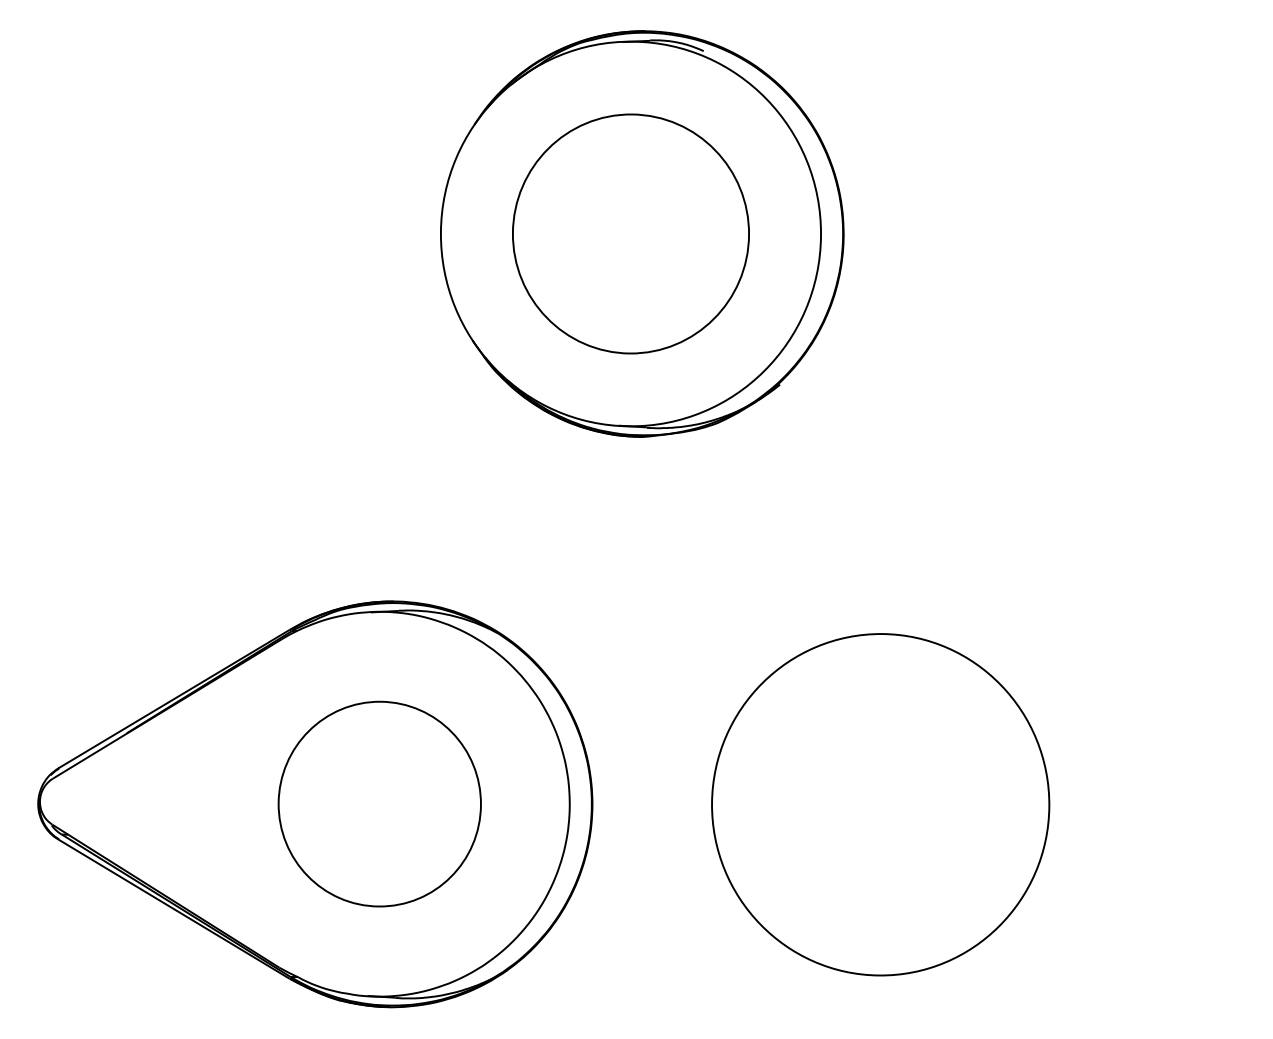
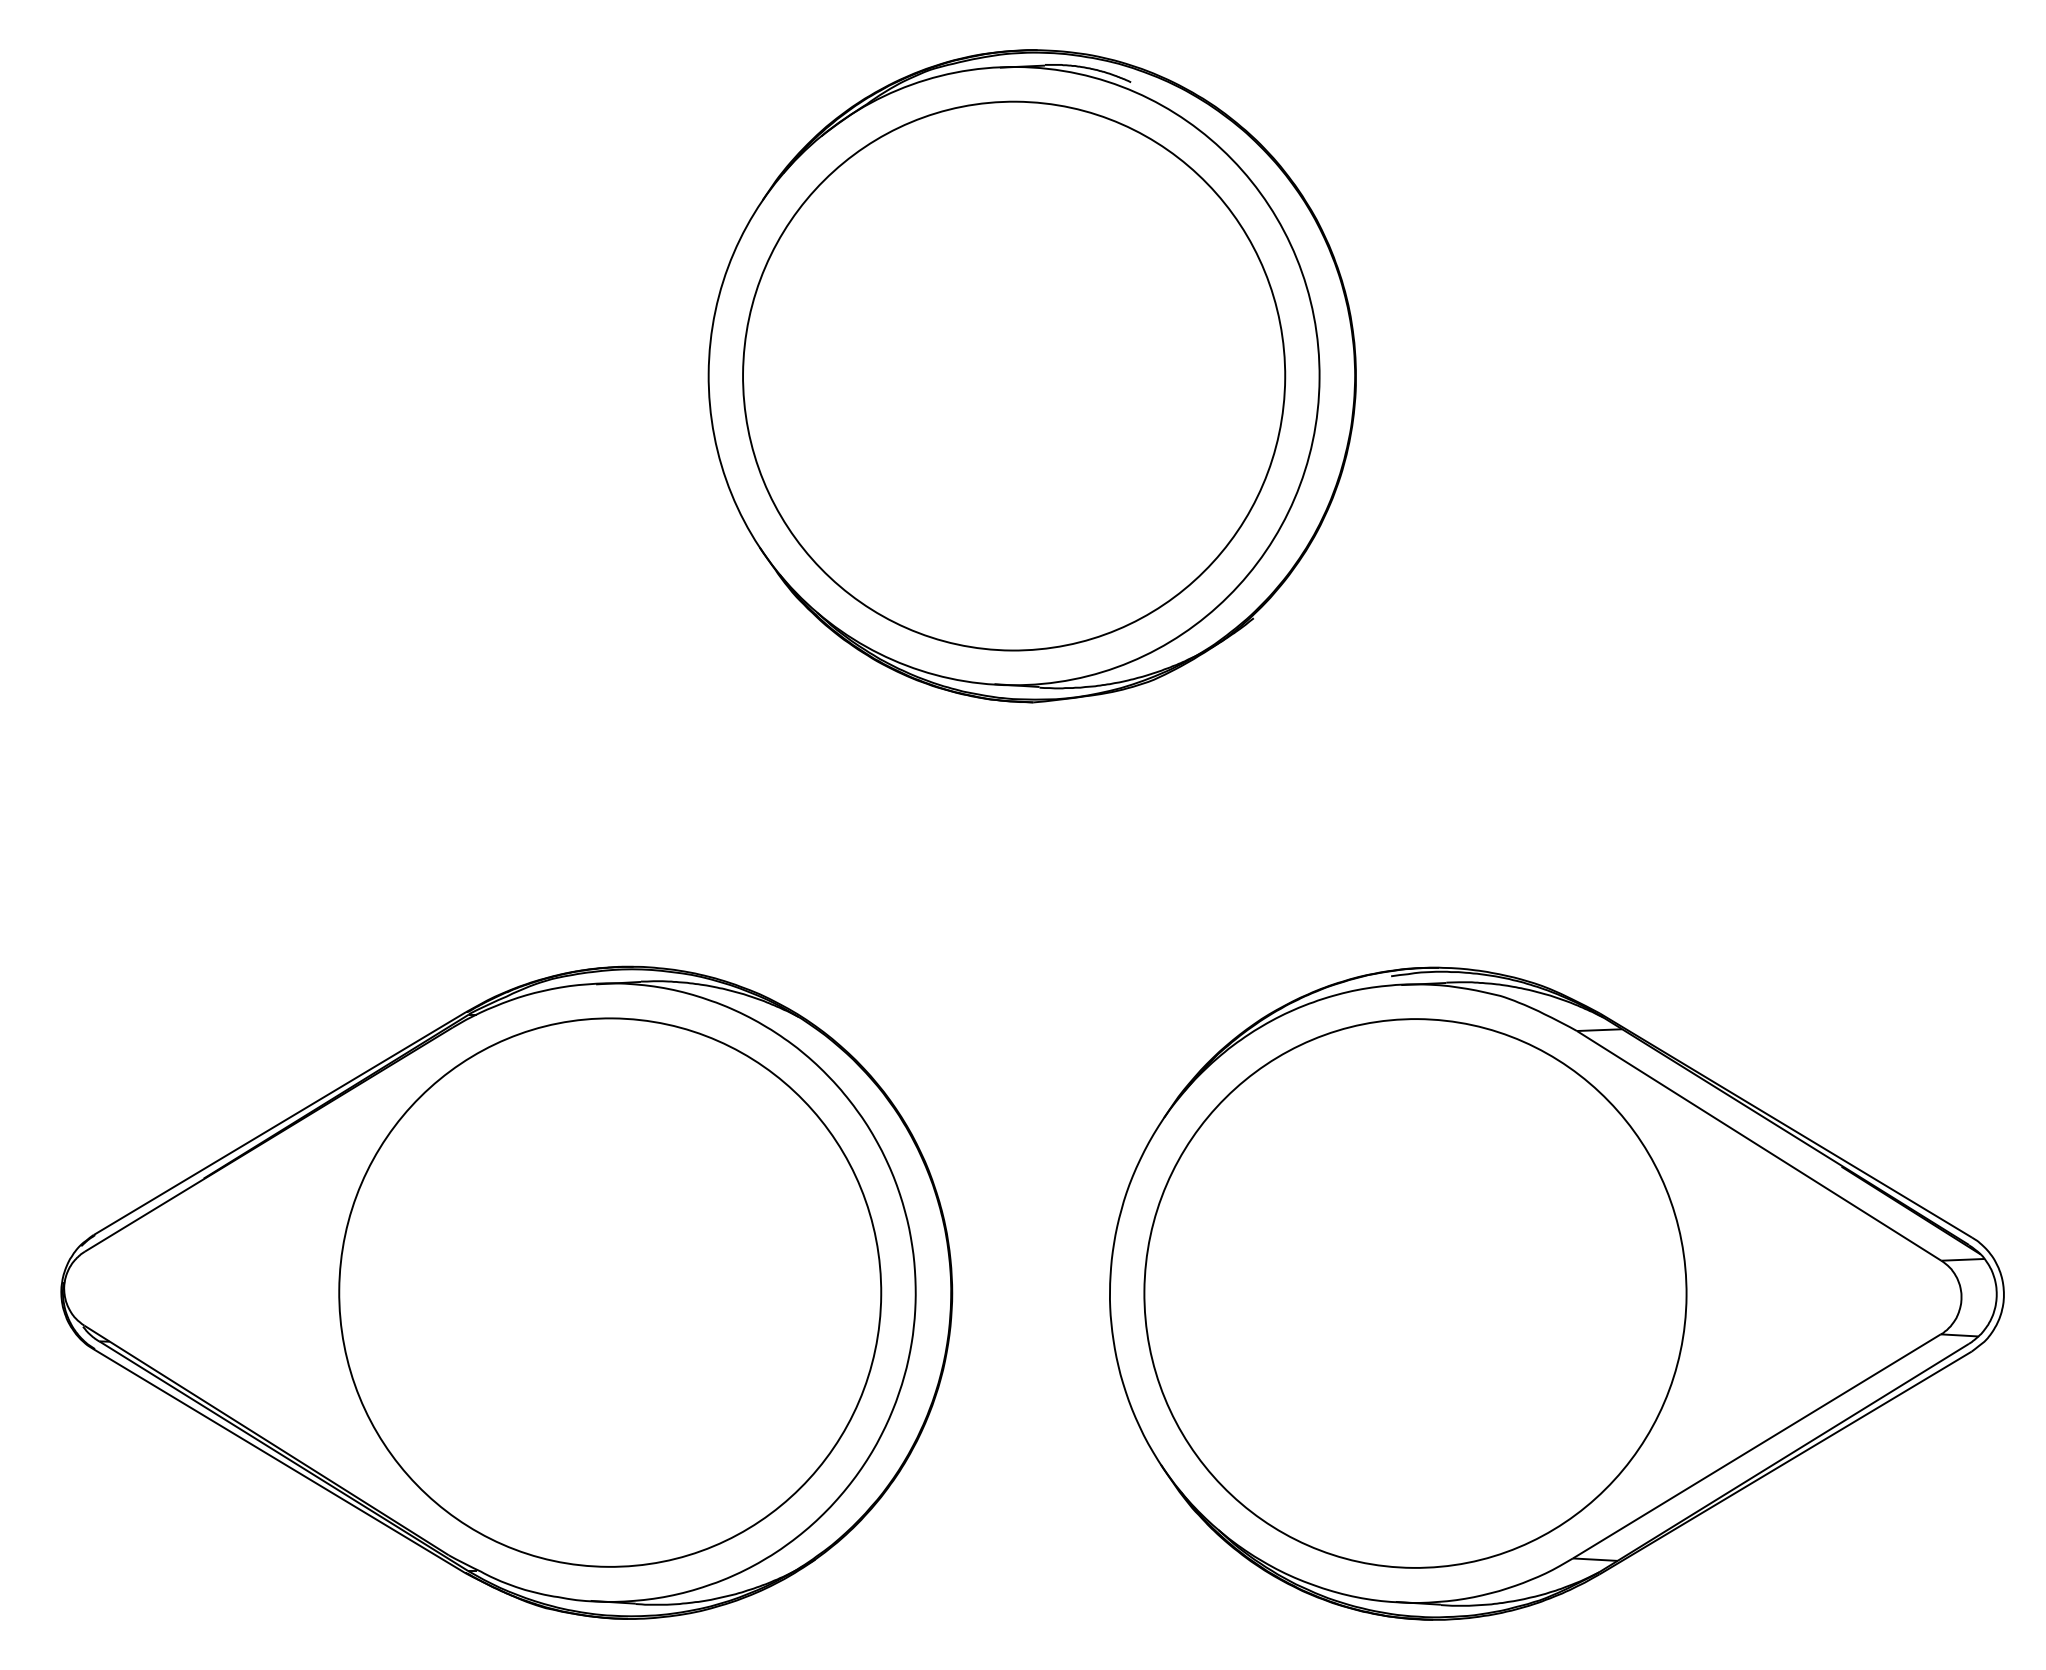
part: (630, 233) -> (1013, 375), size x1.43
part: (379, 803) -> (609, 1291), size x1.67
part: (968, 804) -> (1556, 1293), added

